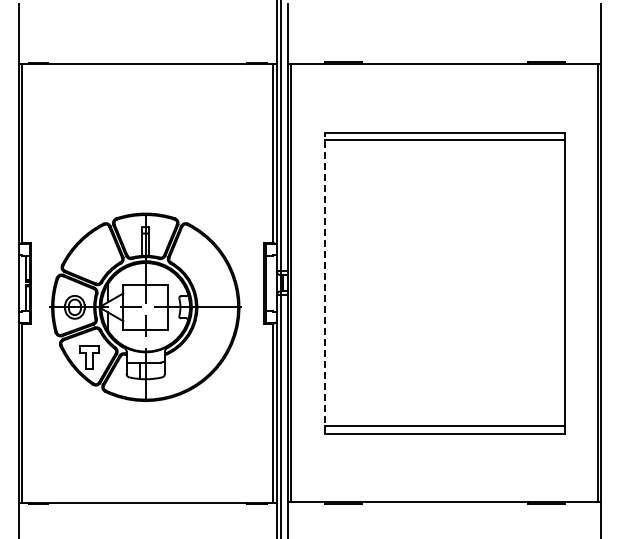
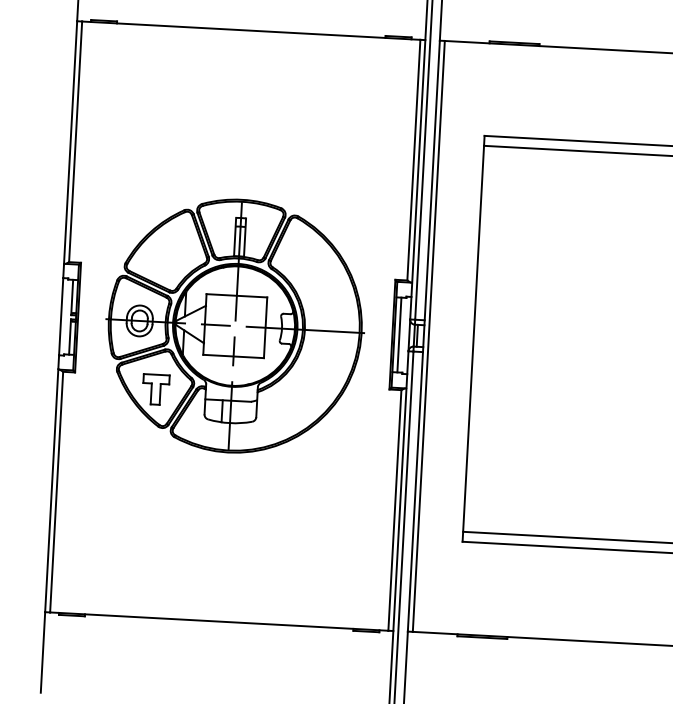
line: (269, 283) -> (399, 335), added
line: (324, 283) -> (473, 339), dashed -> solid
part: (145, 306) -> (234, 325), moved

